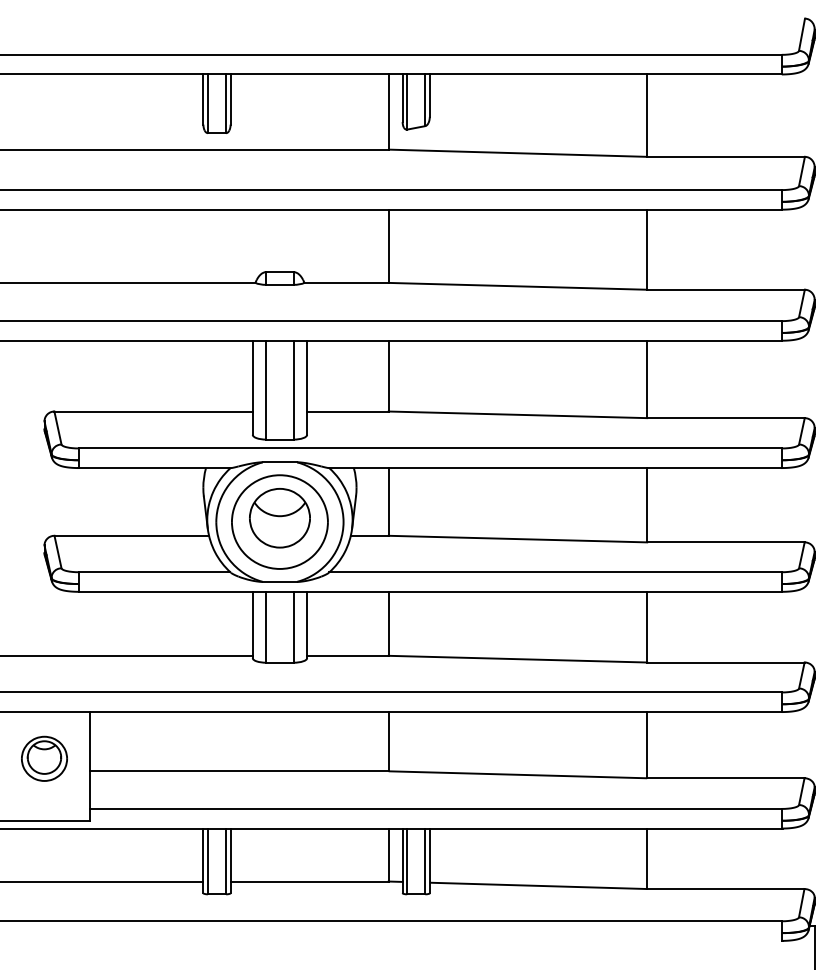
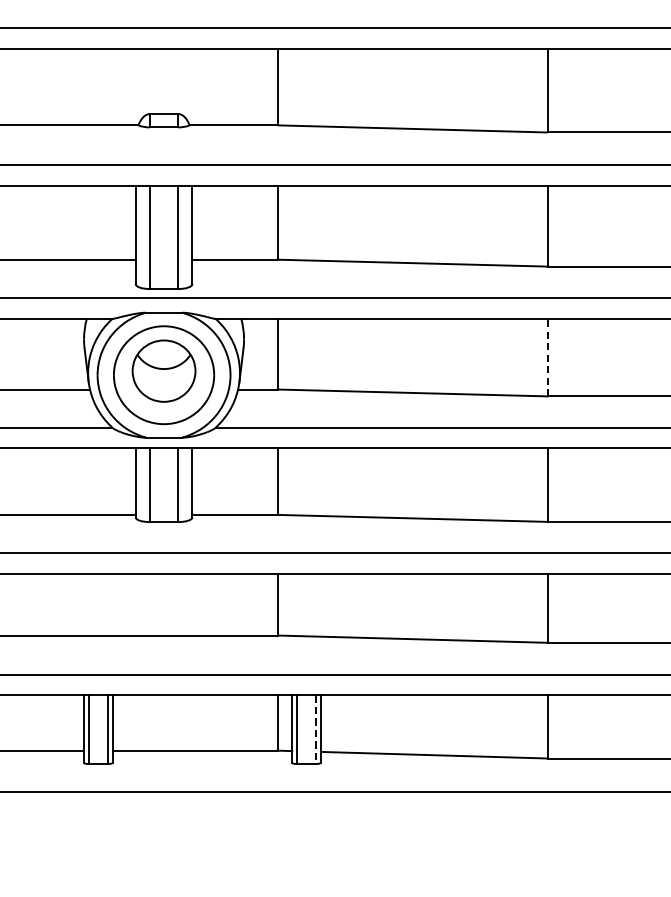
line: (647, 504) -> (548, 356), solid -> dashed
line: (425, 861) -> (316, 729), solid -> dashed

